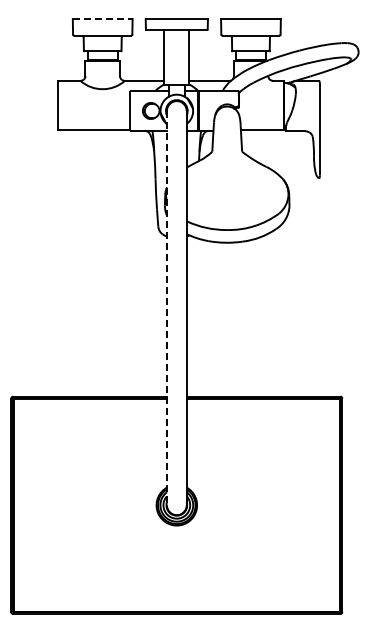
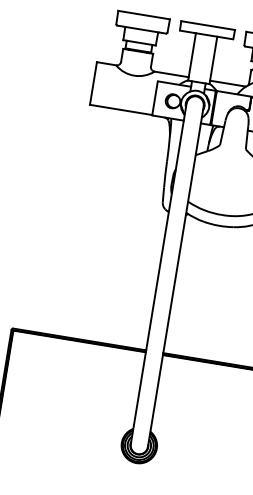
line: (102, 19) -> (143, 15), dashed -> solid
line: (166, 308) -> (158, 274), dashed -> solid

